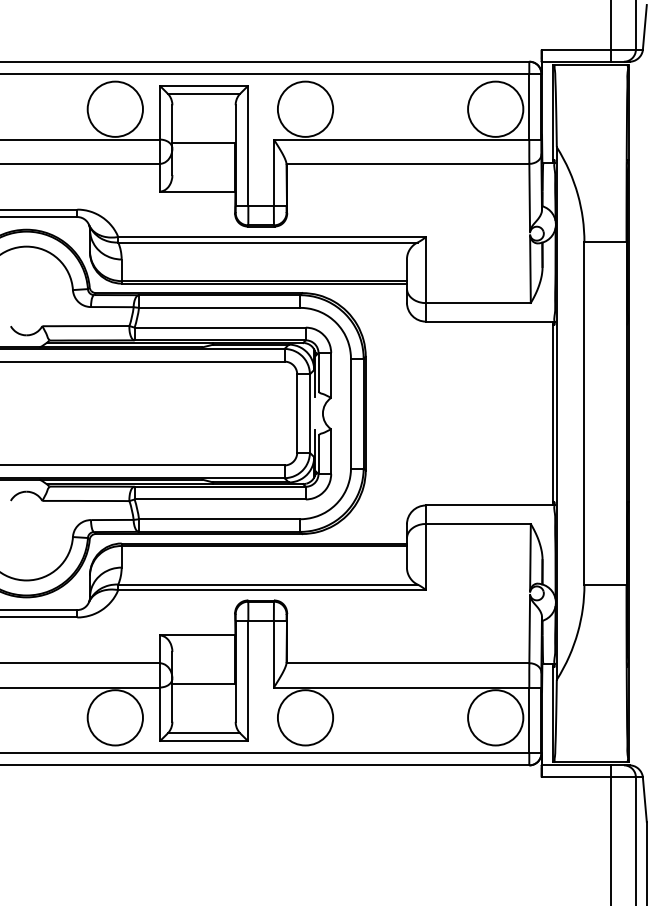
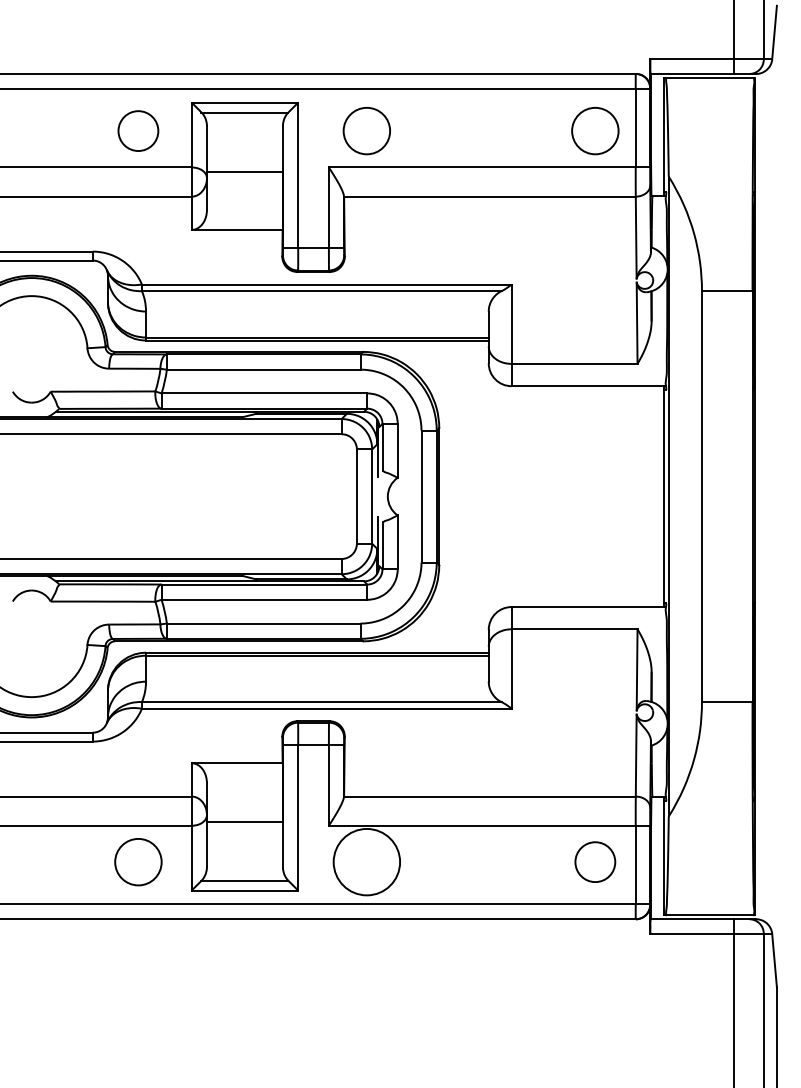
circle: (115, 108) -> (138, 130), size x0.6
circle: (305, 108) -> (366, 130), size x0.7
circle: (495, 108) -> (595, 130), size x0.7
circle: (115, 717) -> (138, 861), size x0.7
circle: (495, 717) -> (595, 861), size x0.6

